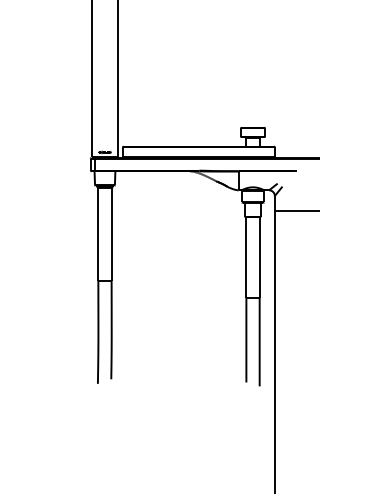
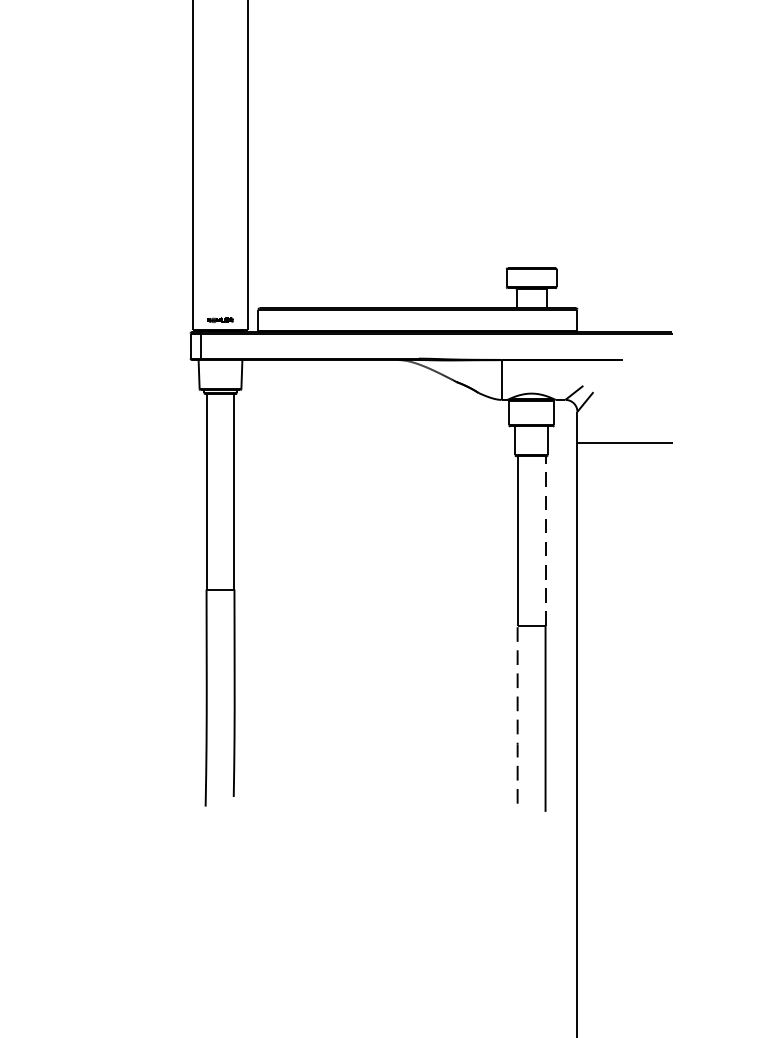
line: (259, 257) -> (545, 541), solid -> dashed
line: (246, 340) -> (517, 715), solid -> dashed

